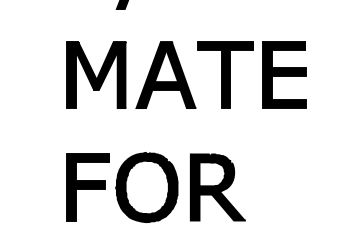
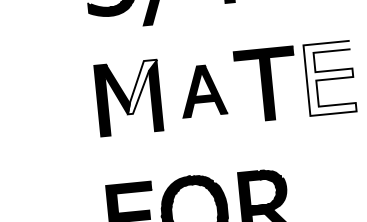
fill: (110, 66) -> (142, 87), removed
part: (165, 74) -> (202, 90), size x0.7
fill: (284, 75) -> (329, 78), removed

